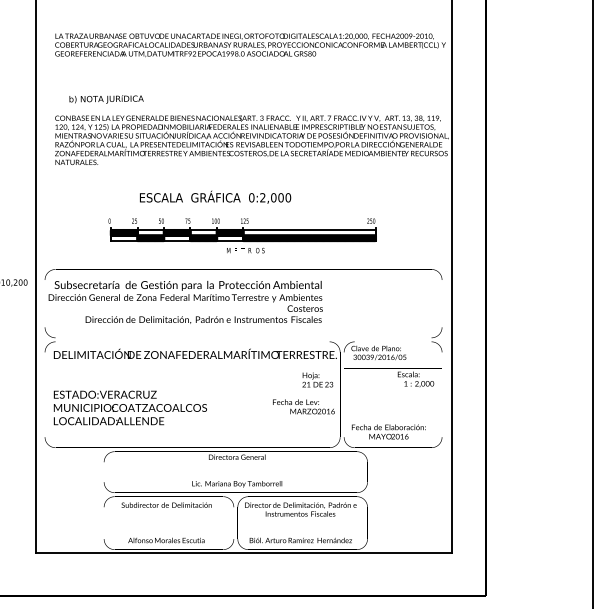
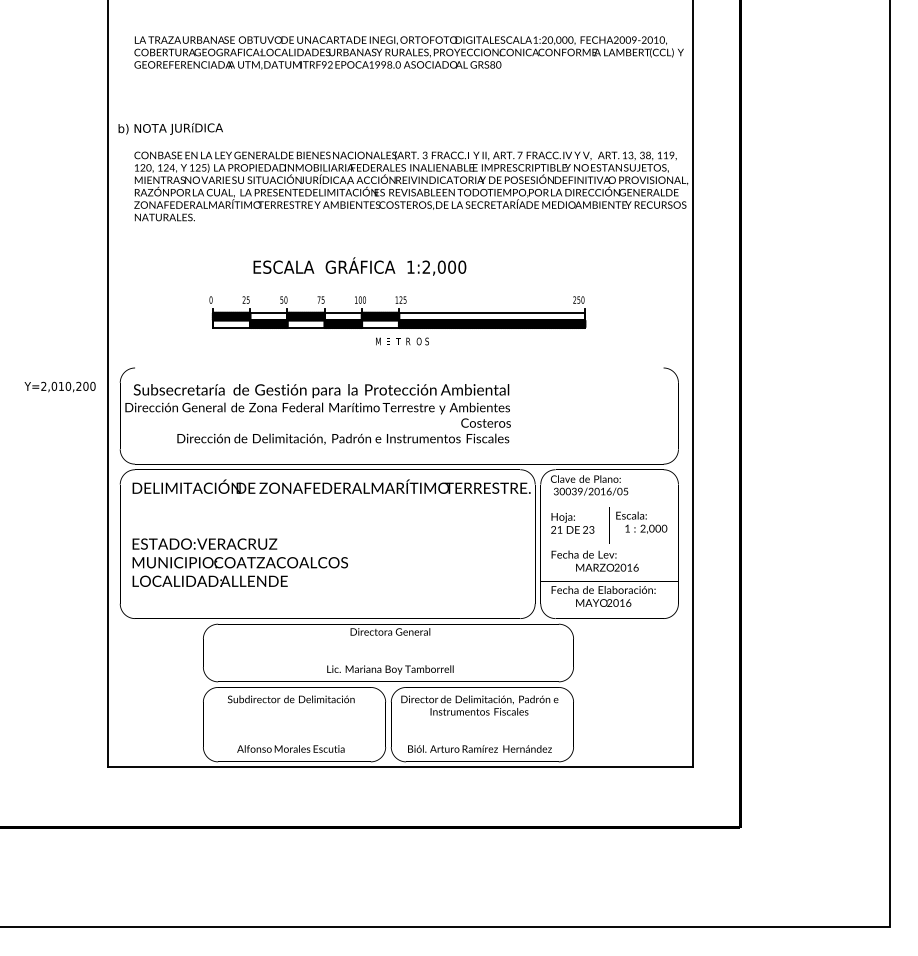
text: (106, 99) -> (170, 128), moved
text: (251, 197) -> (410, 266), 0:2,000 -> 1:2,000
text: (317, 380) -> (572, 523), moved
text: (303, 406) -> (594, 560), moved

